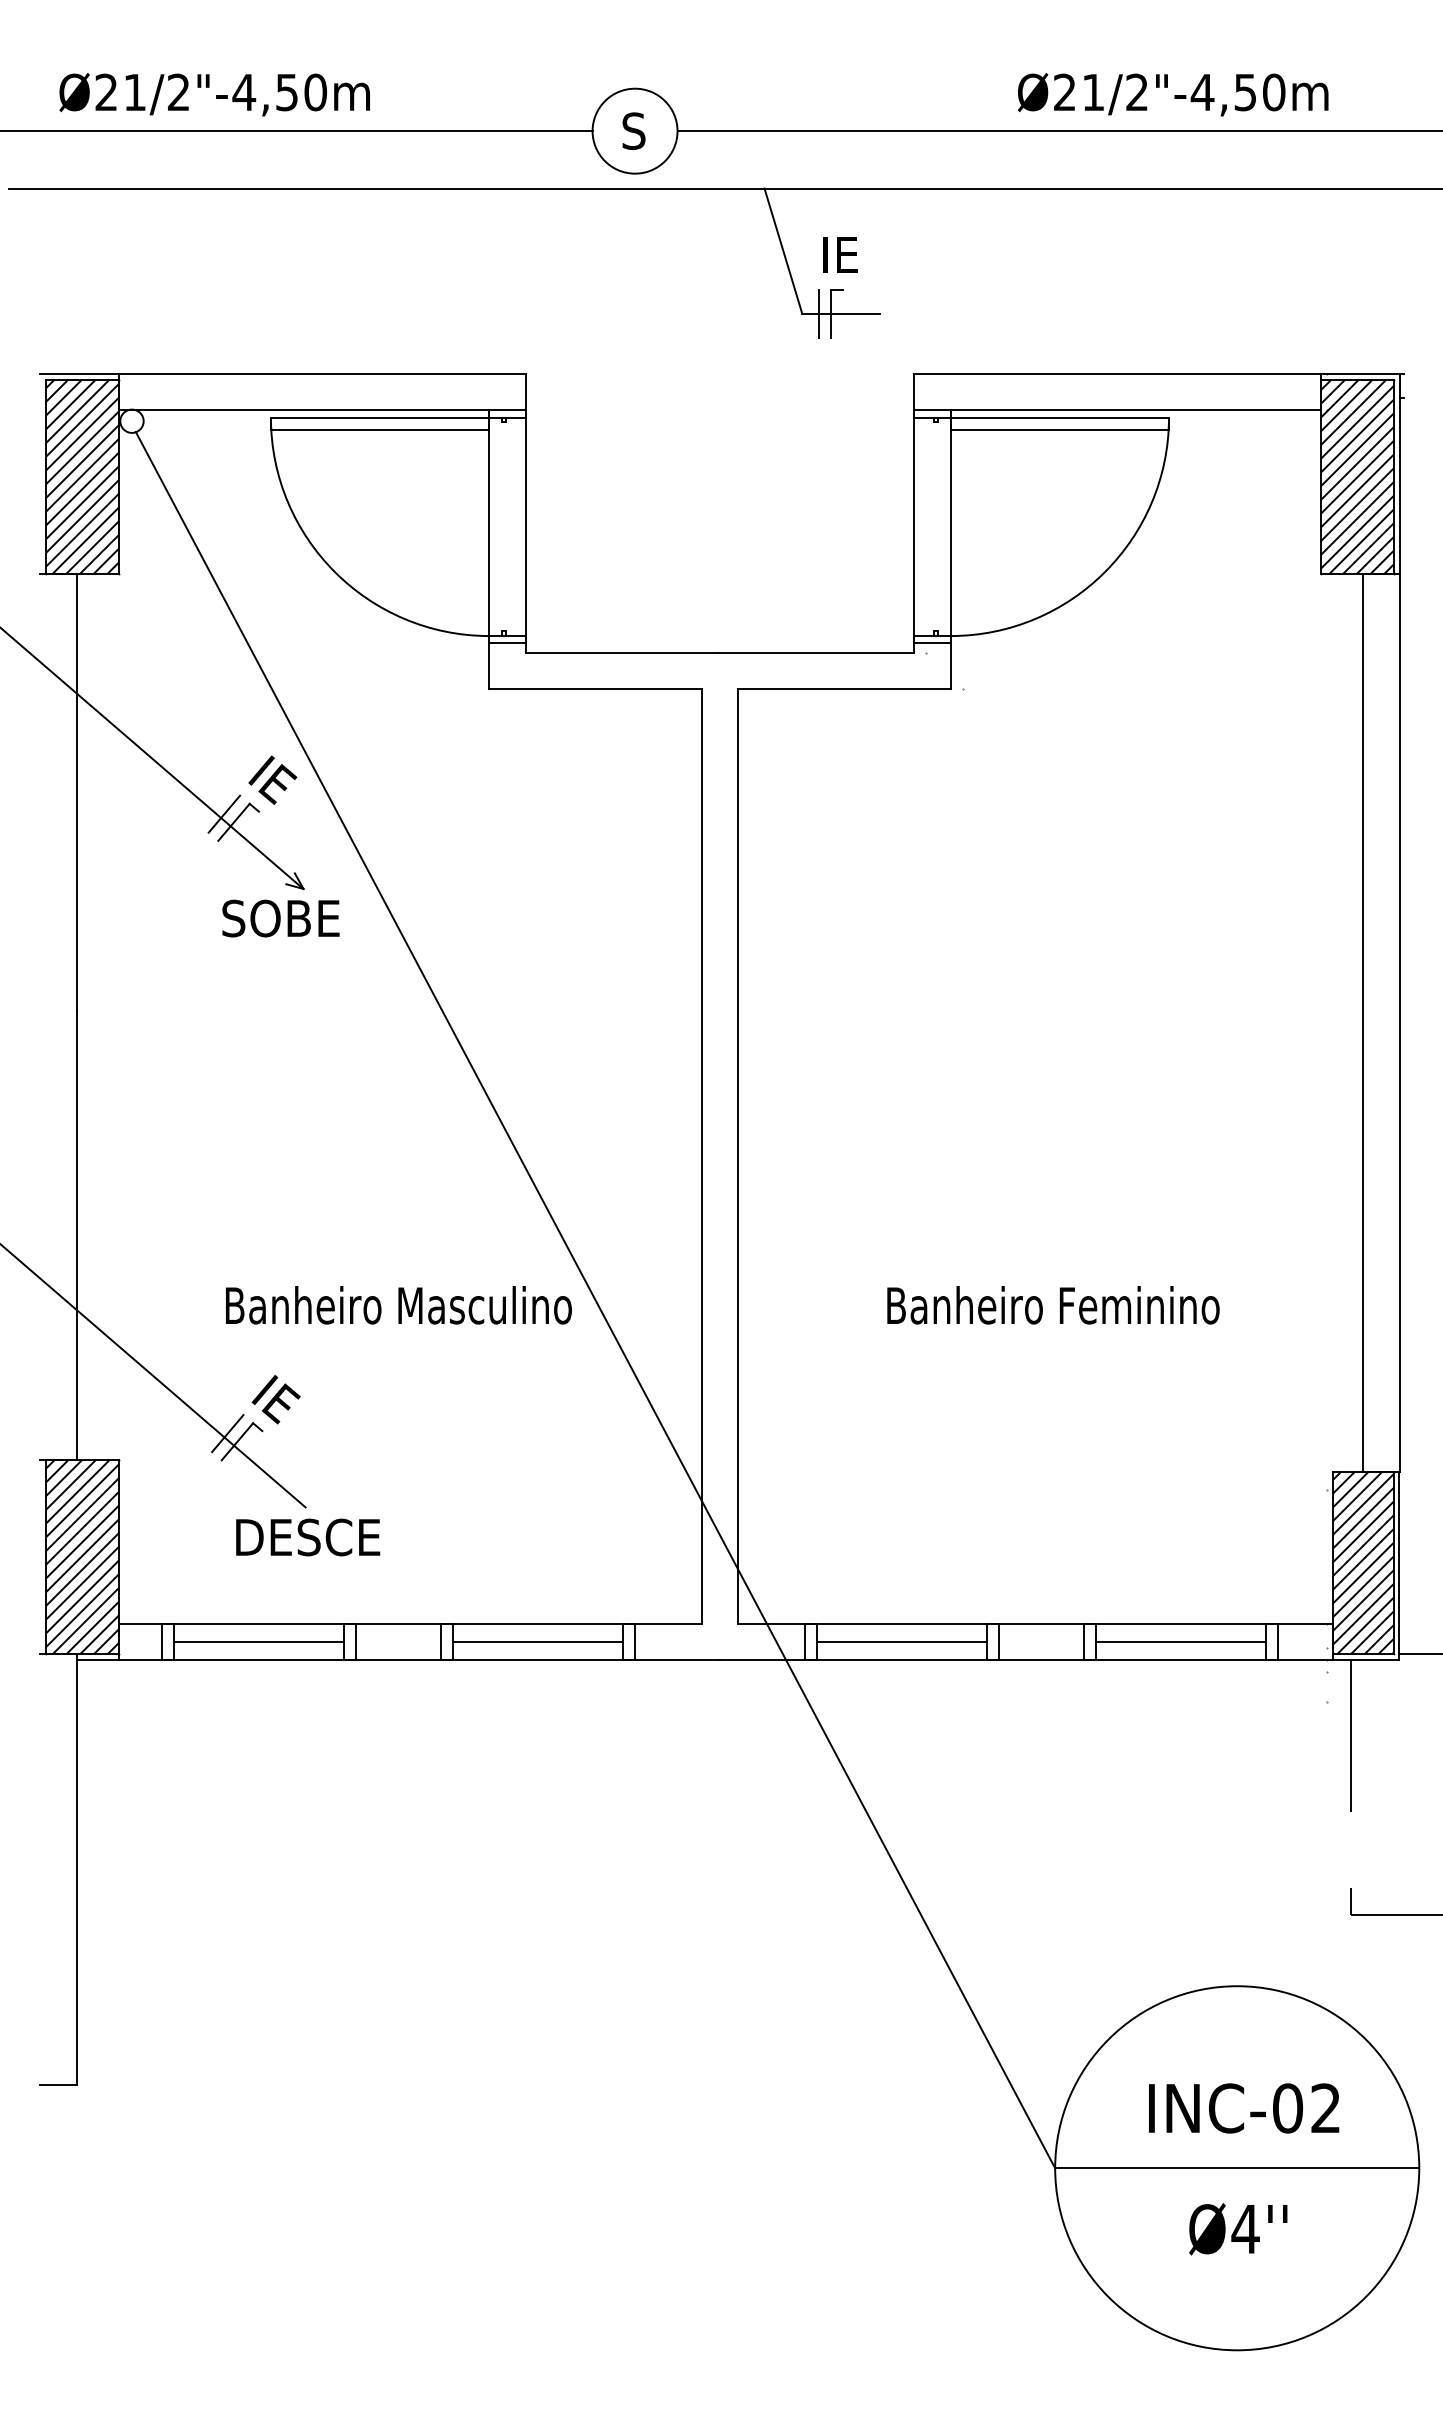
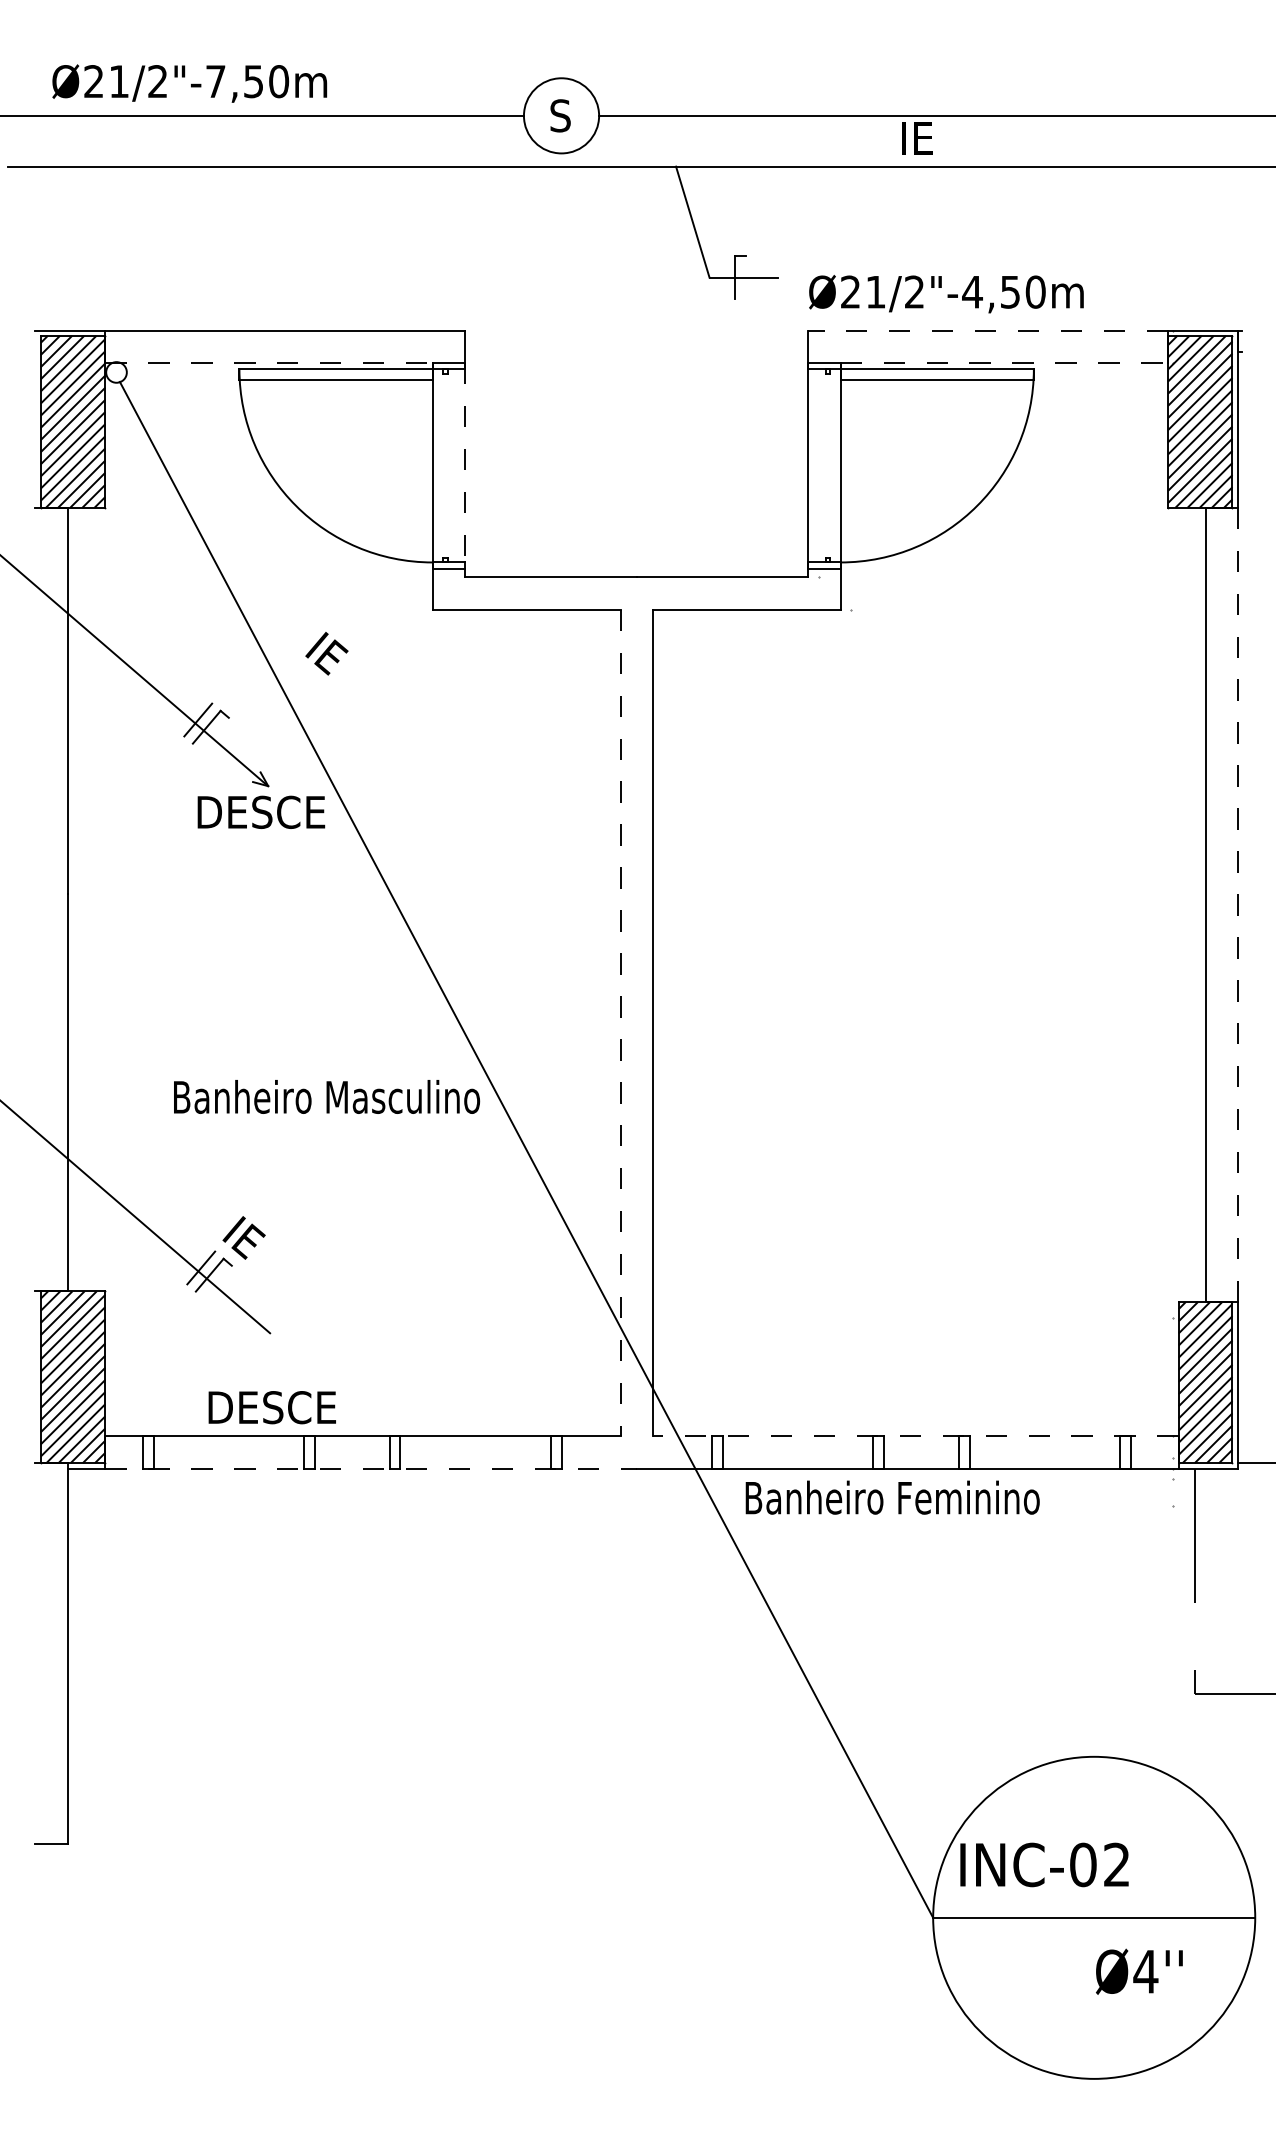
text: (244, 92) -> (216, 81), Ø21/2"-4,50m -> Ø21/2"-7,50m
text: (1172, 94) -> (945, 293), moved
text: (840, 254) -> (917, 138), moved
line: (818, 313) -> (723, 277), removed
line: (1116, 373) -> (987, 330), solid -> dashed
line: (304, 410) -> (269, 362), solid -> dashed
line: (1136, 410) -> (1005, 362), solid -> dashed
line: (525, 526) -> (464, 465), solid -> dashed
text: (272, 779) -> (326, 653), moved
text: (294, 918) -> (260, 812), SOBE -> DESCE
line: (1399, 1022) -> (1237, 904), solid -> dashed
line: (701, 1157) -> (620, 1023), solid -> dashed
text: (398, 1305) -> (326, 1097), moved
text: (1053, 1305) -> (892, 1497), moved
text: (308, 1537) -> (272, 1407), moved
line: (1035, 1623) -> (915, 1435), solid -> dashed
line: (258, 1642) -> (228, 1452), removed
line: (537, 1642) -> (475, 1452), removed
line: (902, 1642) -> (798, 1452), removed
line: (1181, 1642) -> (1044, 1452), removed
line: (420, 1660) -> (371, 1468), solid -> dashed
text: (1244, 2108) -> (1044, 1864), moved
text: (1238, 2229) -> (1139, 1972), moved

